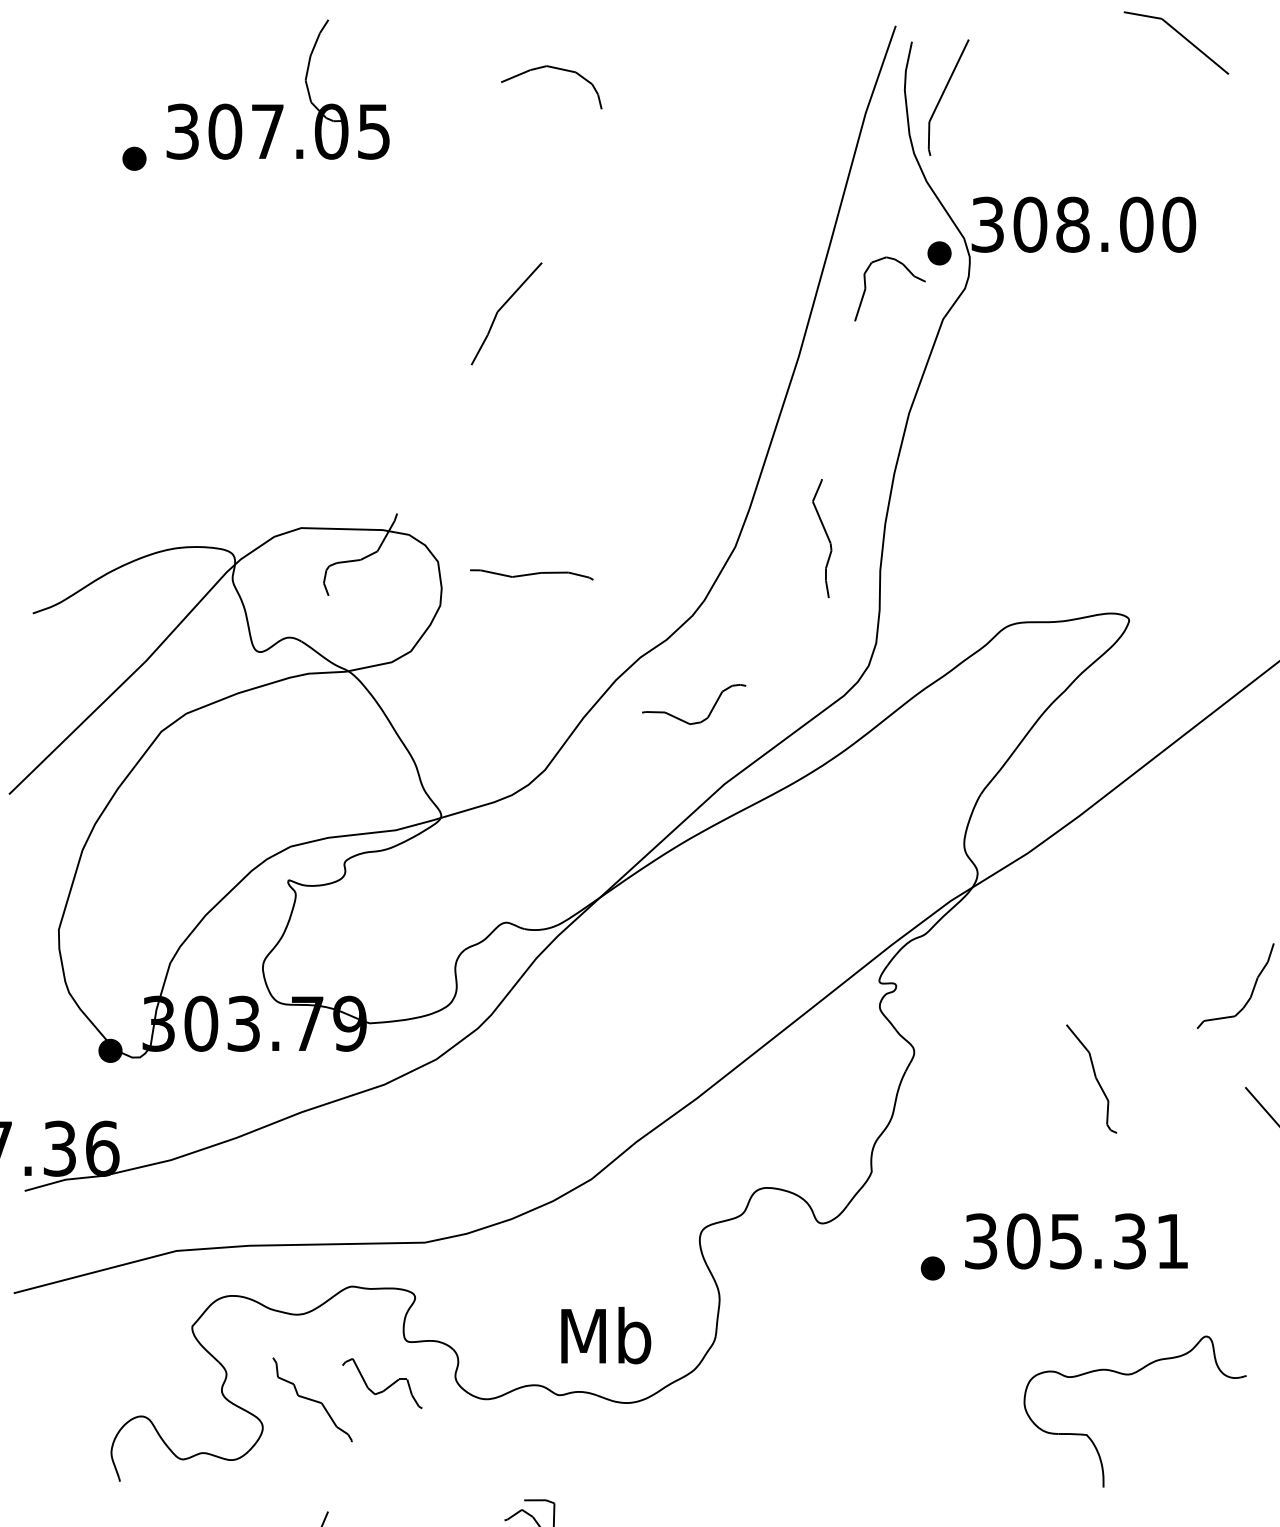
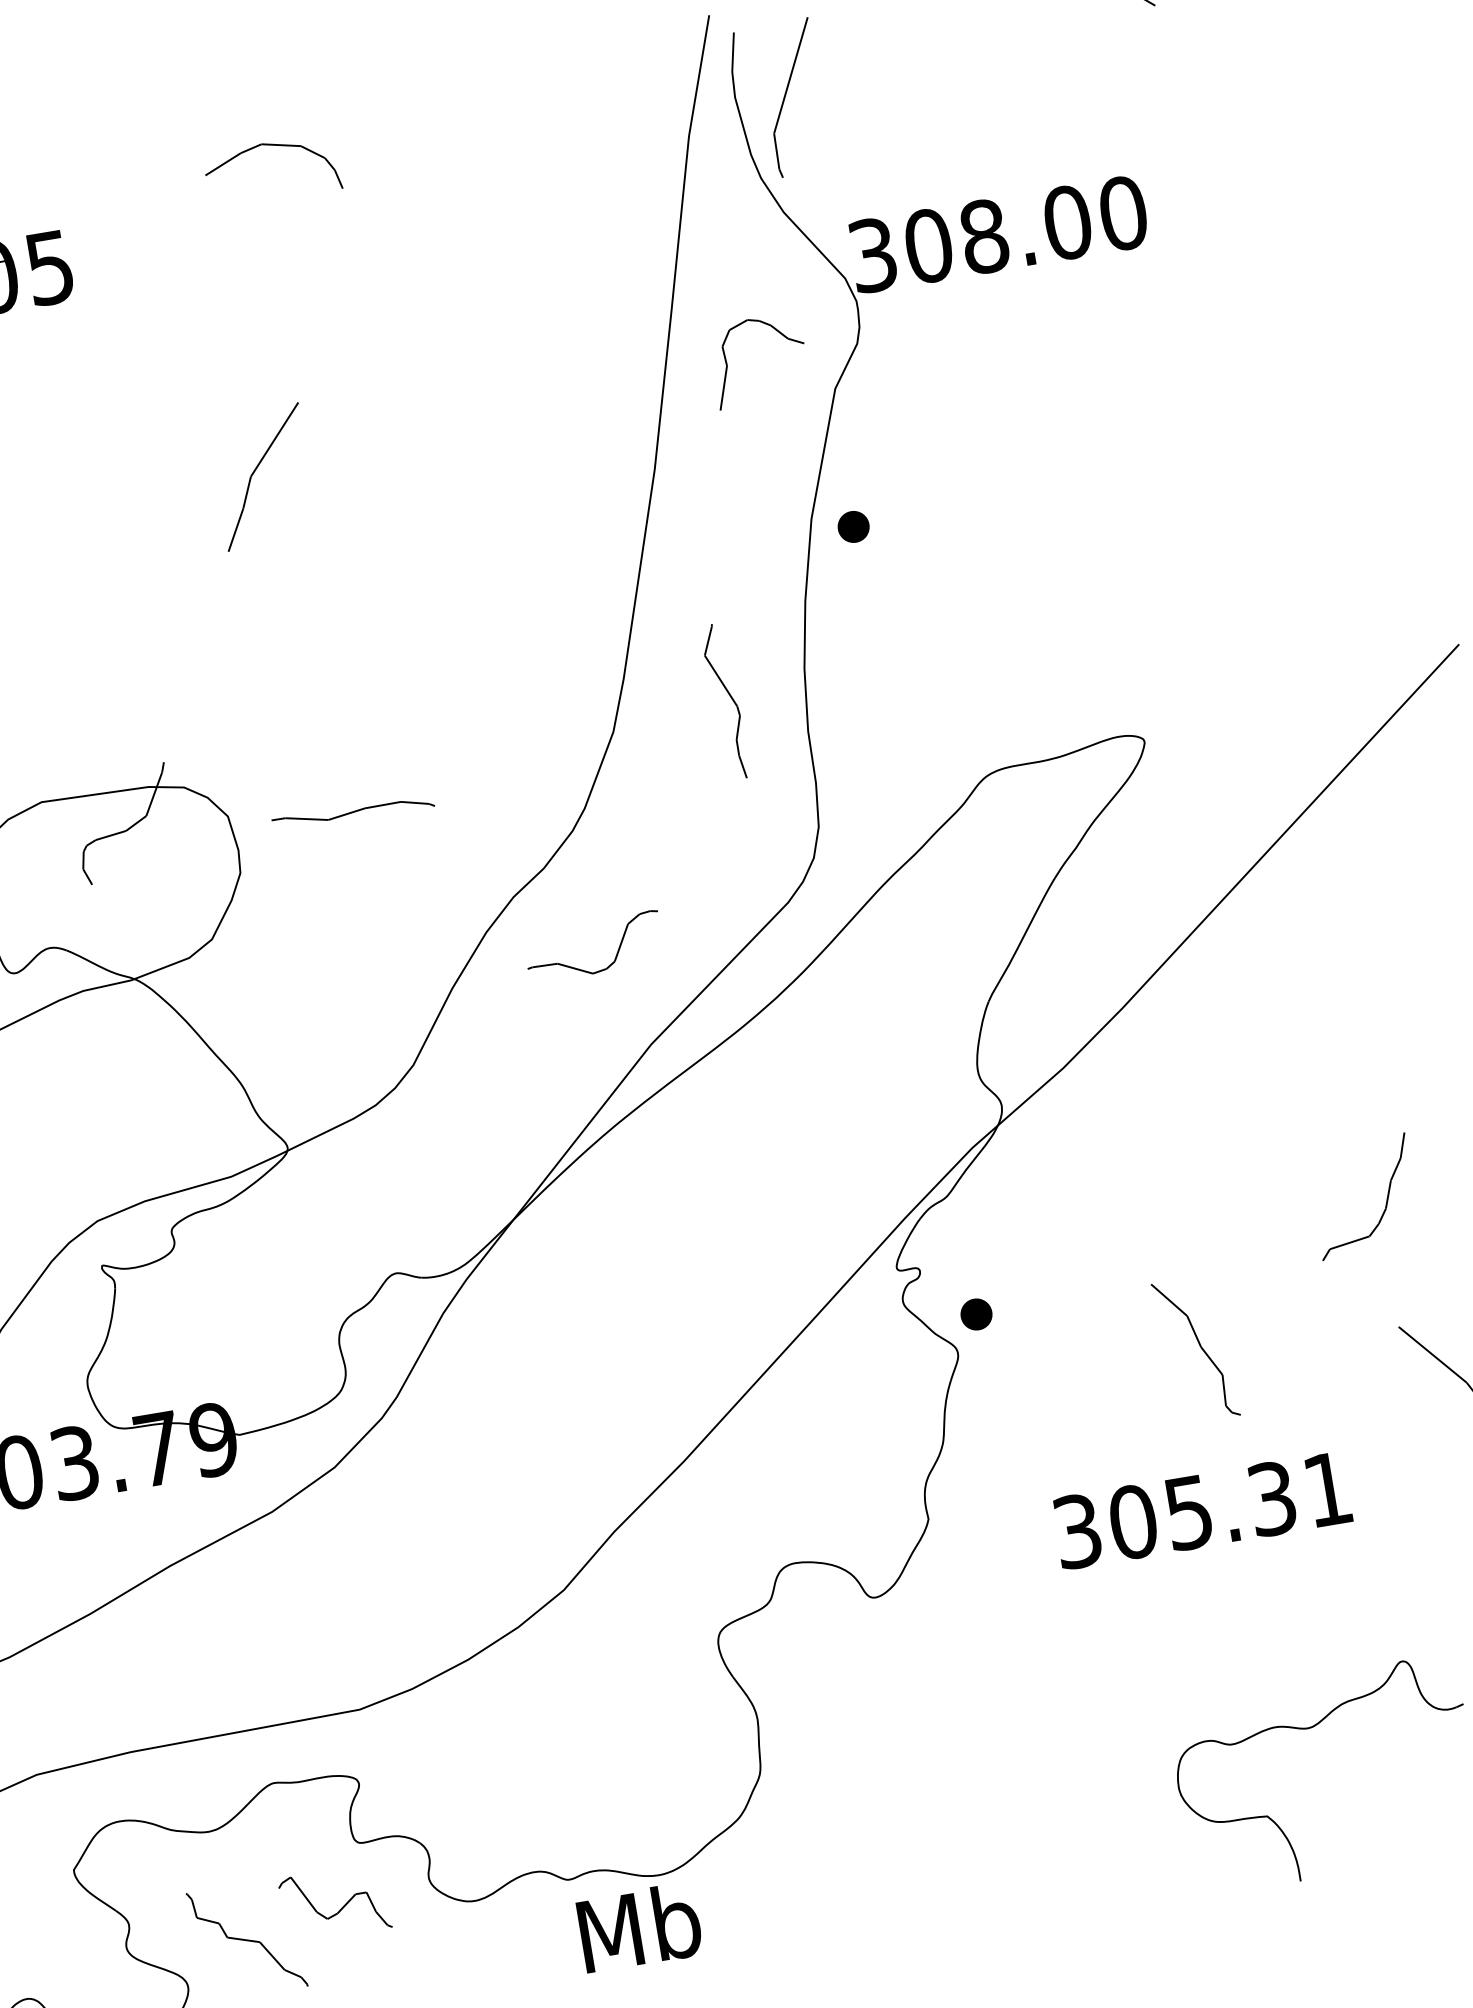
part: (939, 253) -> (853, 527), moved
text: (1076, 1241) -> (1202, 1510), moved
part: (932, 1268) -> (975, 1314), moved
text: (606, 1335) -> (640, 1927), moved

